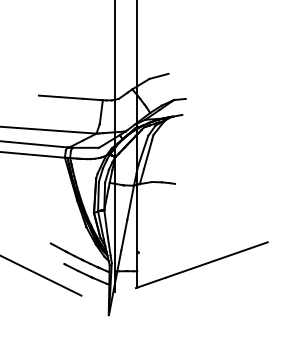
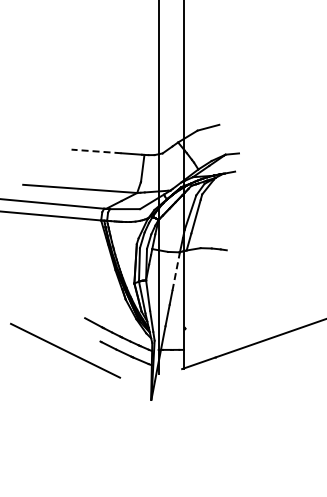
line: (60, 97) -> (96, 151), solid -> dashed
line: (130, 202) -> (176, 271), solid -> dashed

